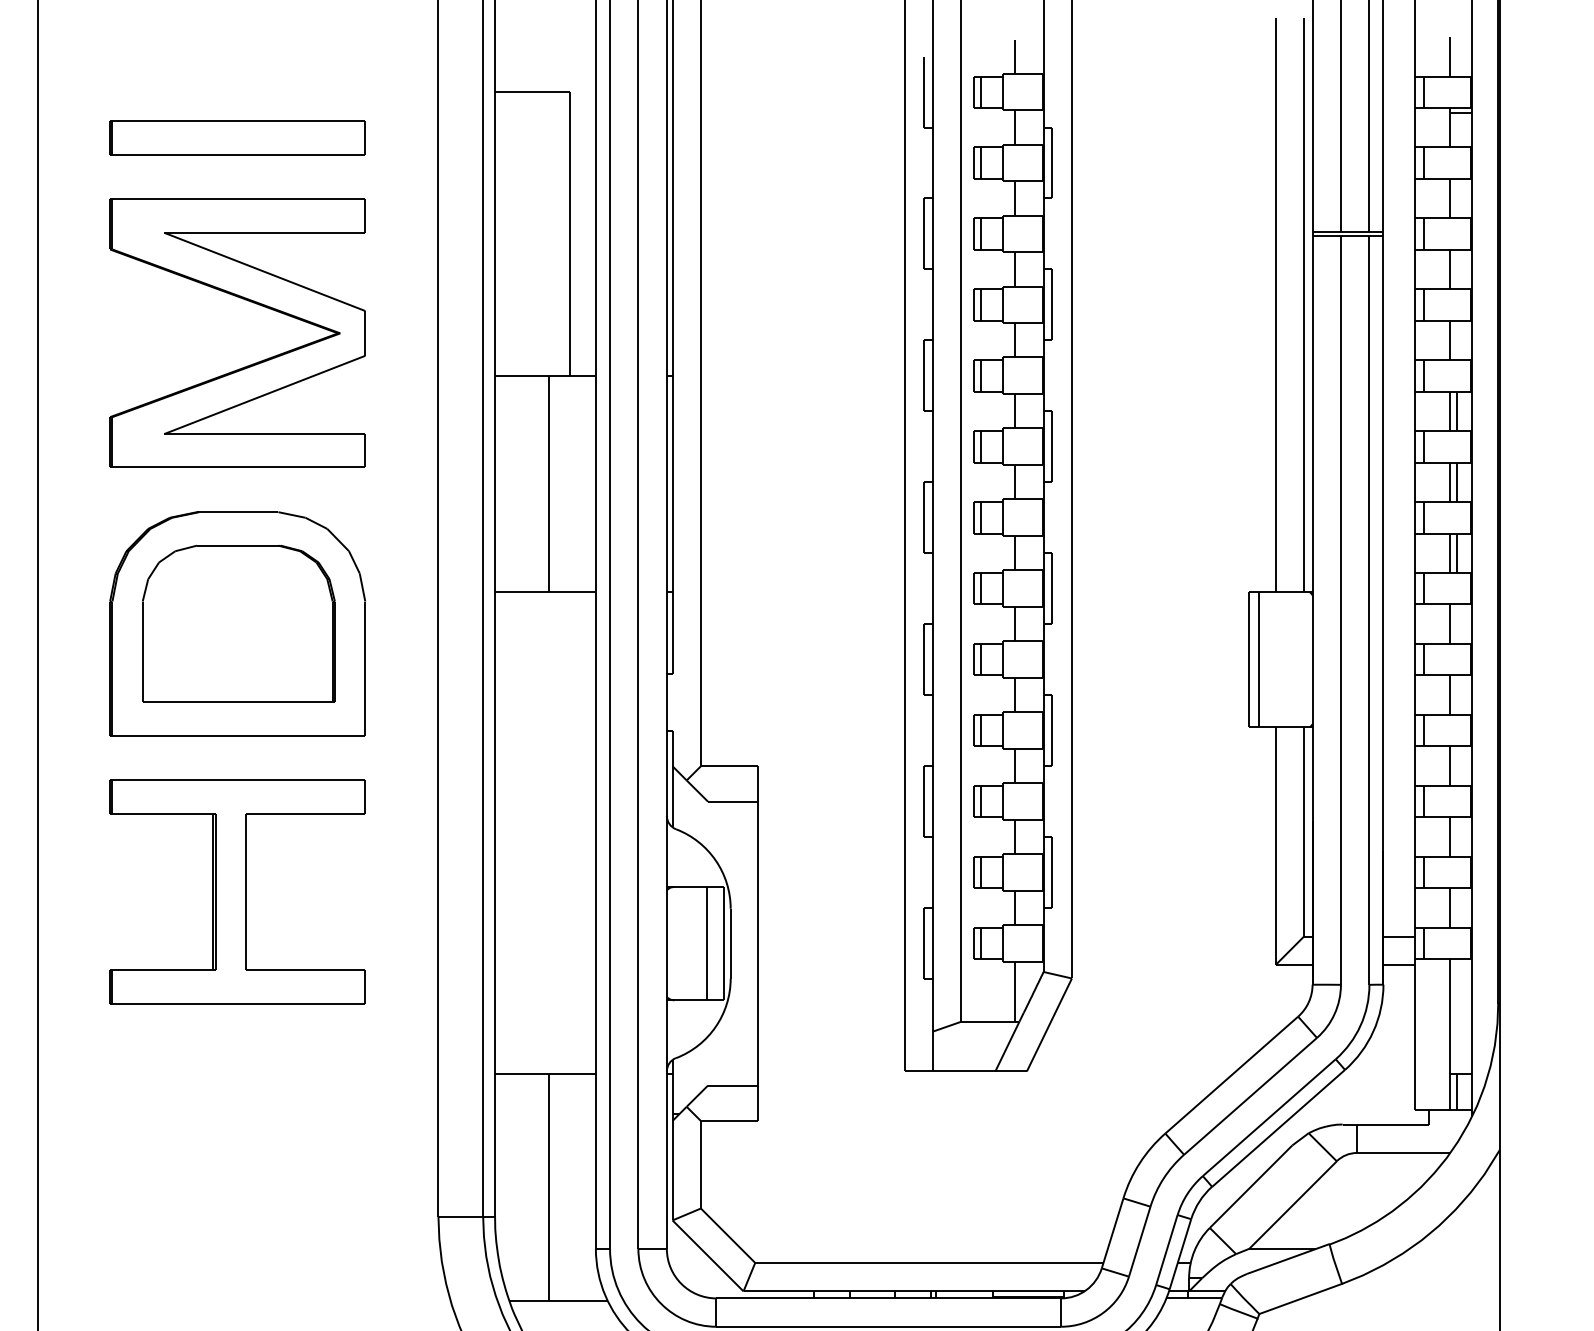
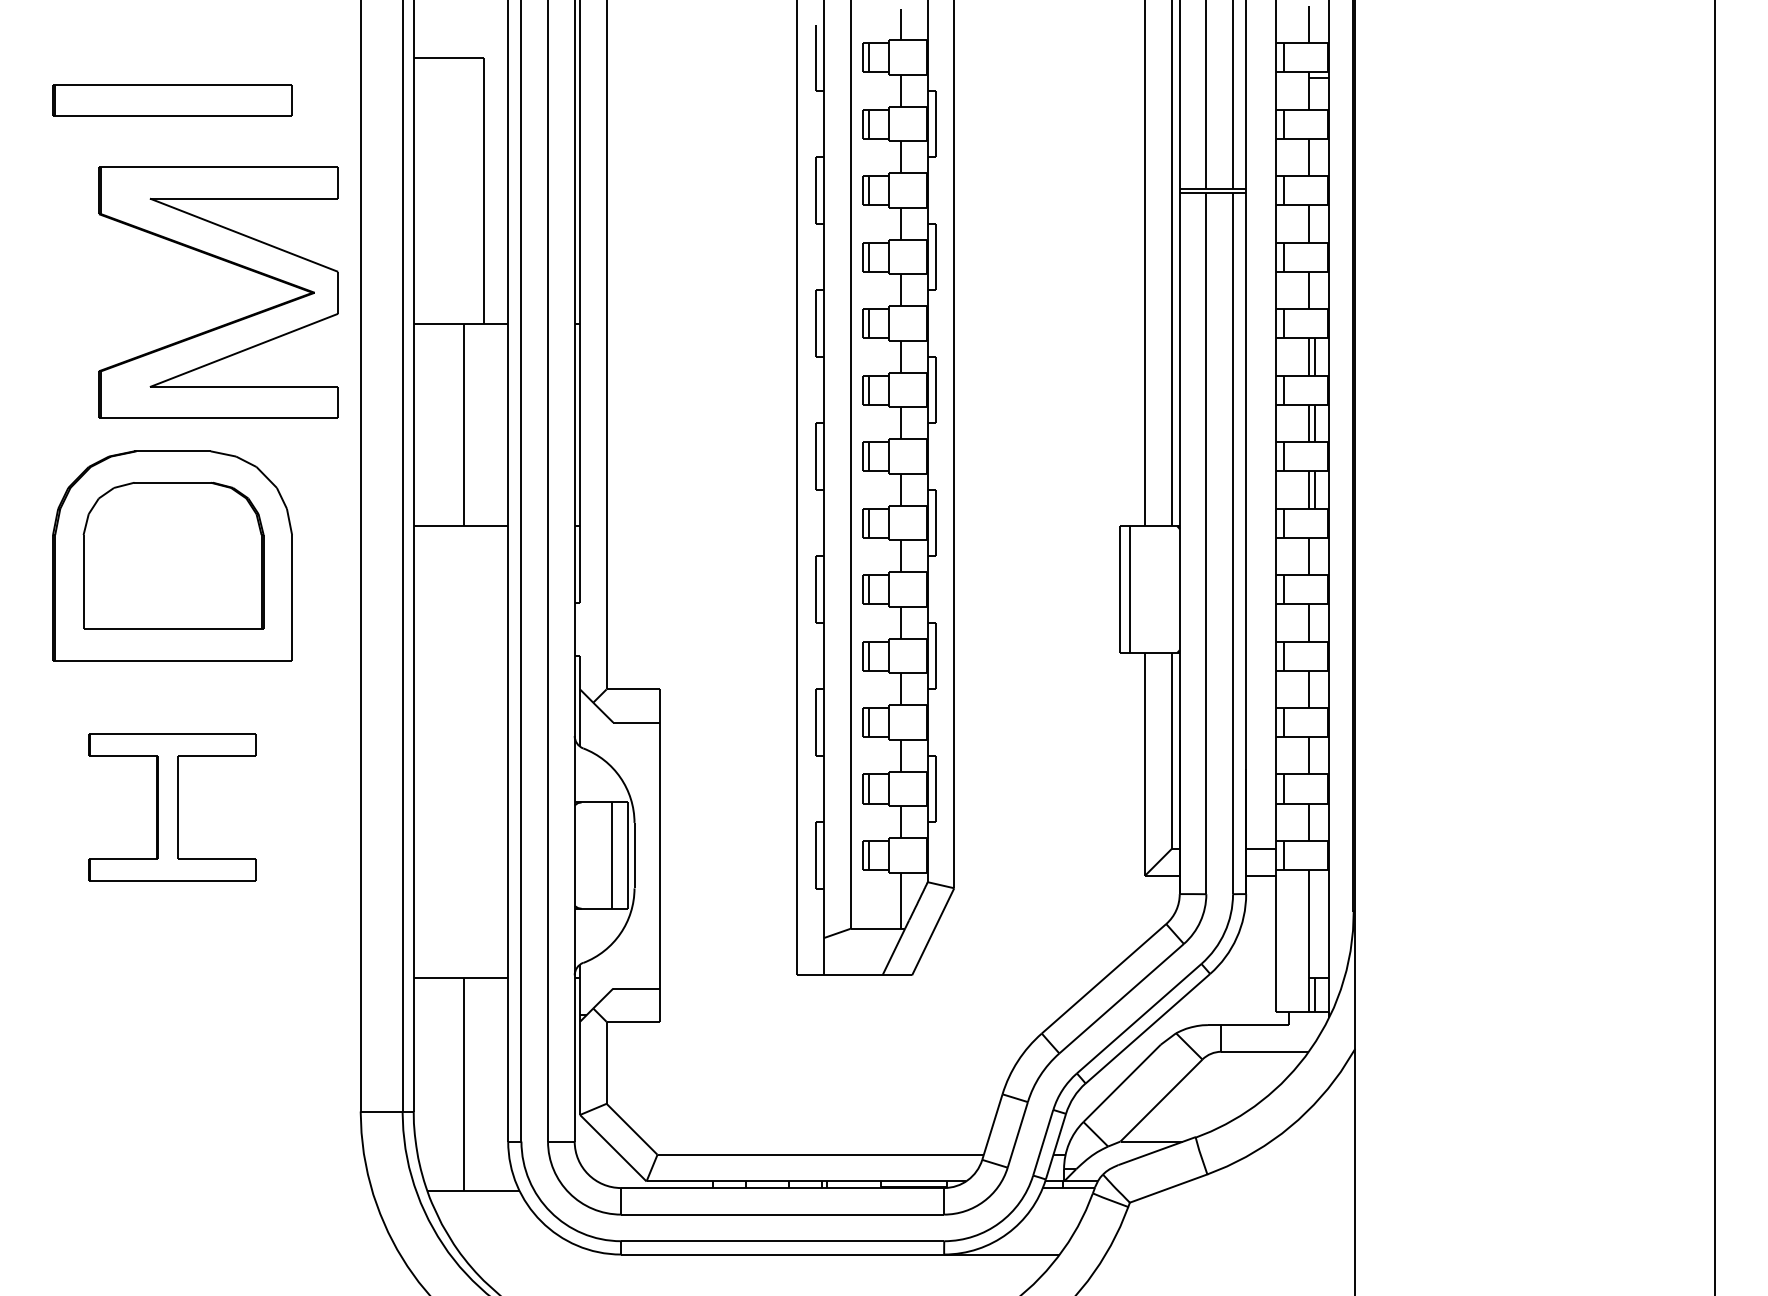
part: (249, 302) -> (229, 263), moved
part: (237, 892) -> (172, 807), size x0.7

